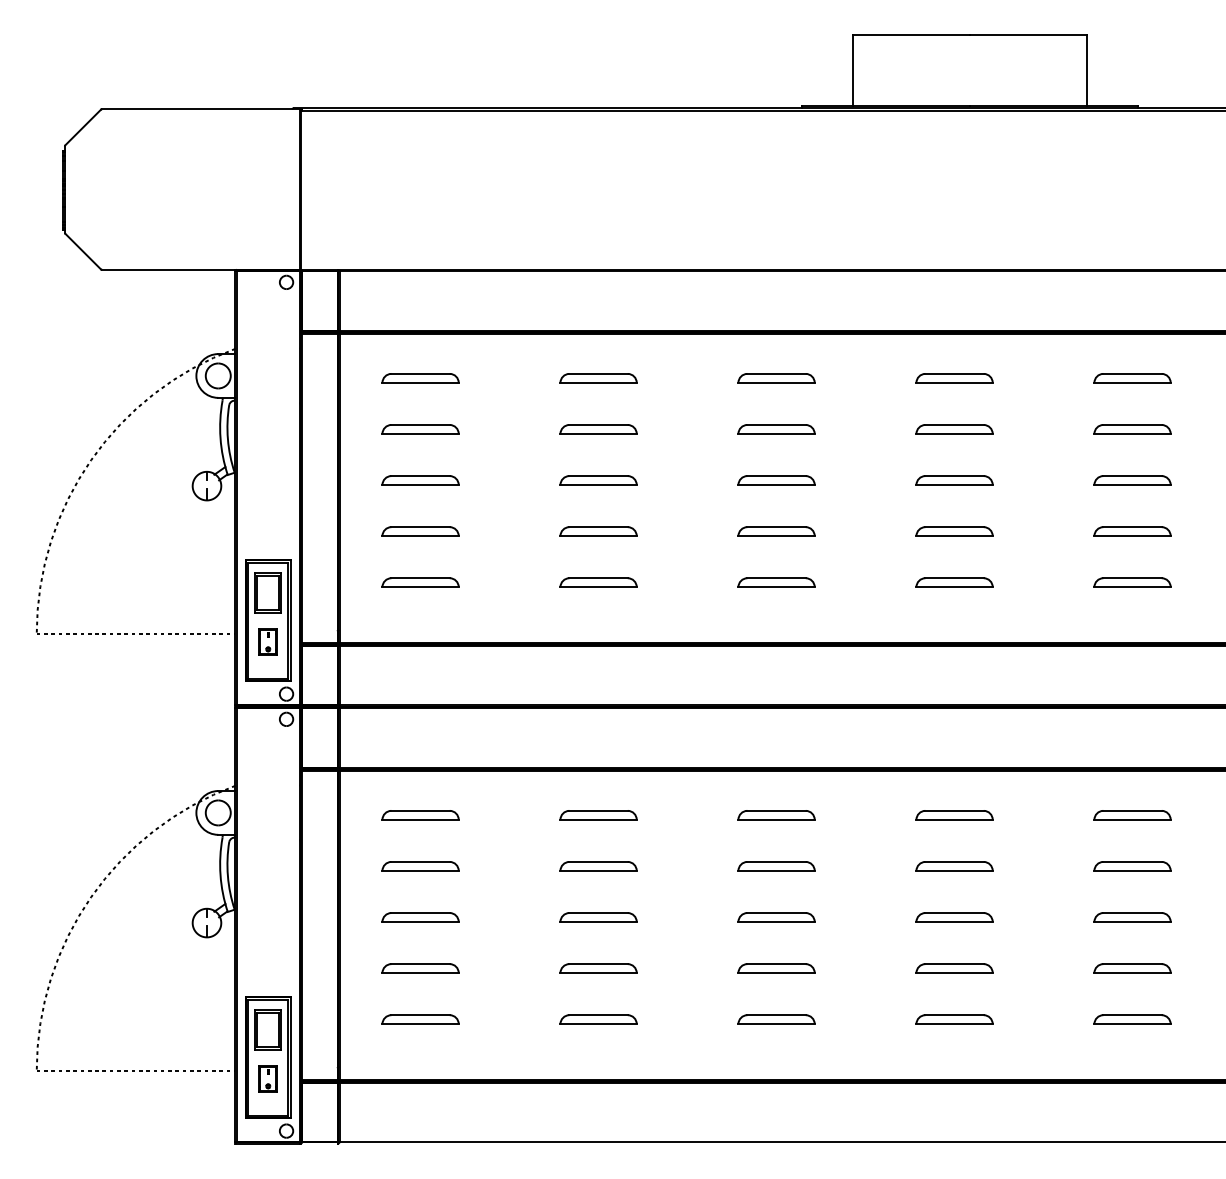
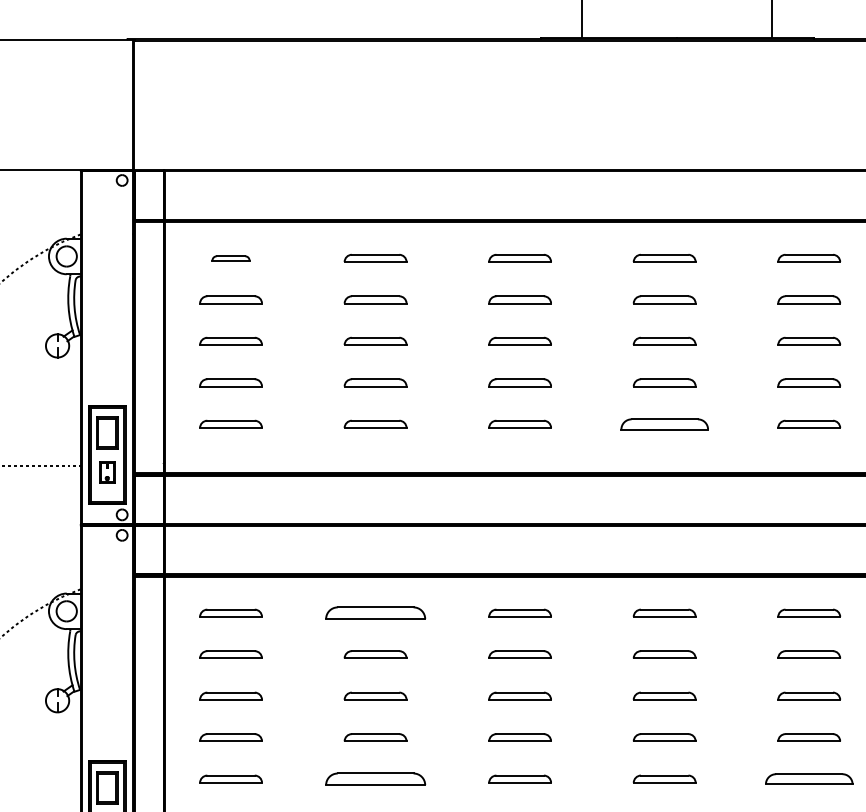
part: (420, 378) -> (230, 258), size x0.6
part: (954, 582) -> (664, 424), size x1.4
part: (598, 815) -> (375, 613), size x1.6
part: (598, 1019) -> (375, 779), size x1.6
part: (1132, 1019) -> (809, 779), size x1.4

